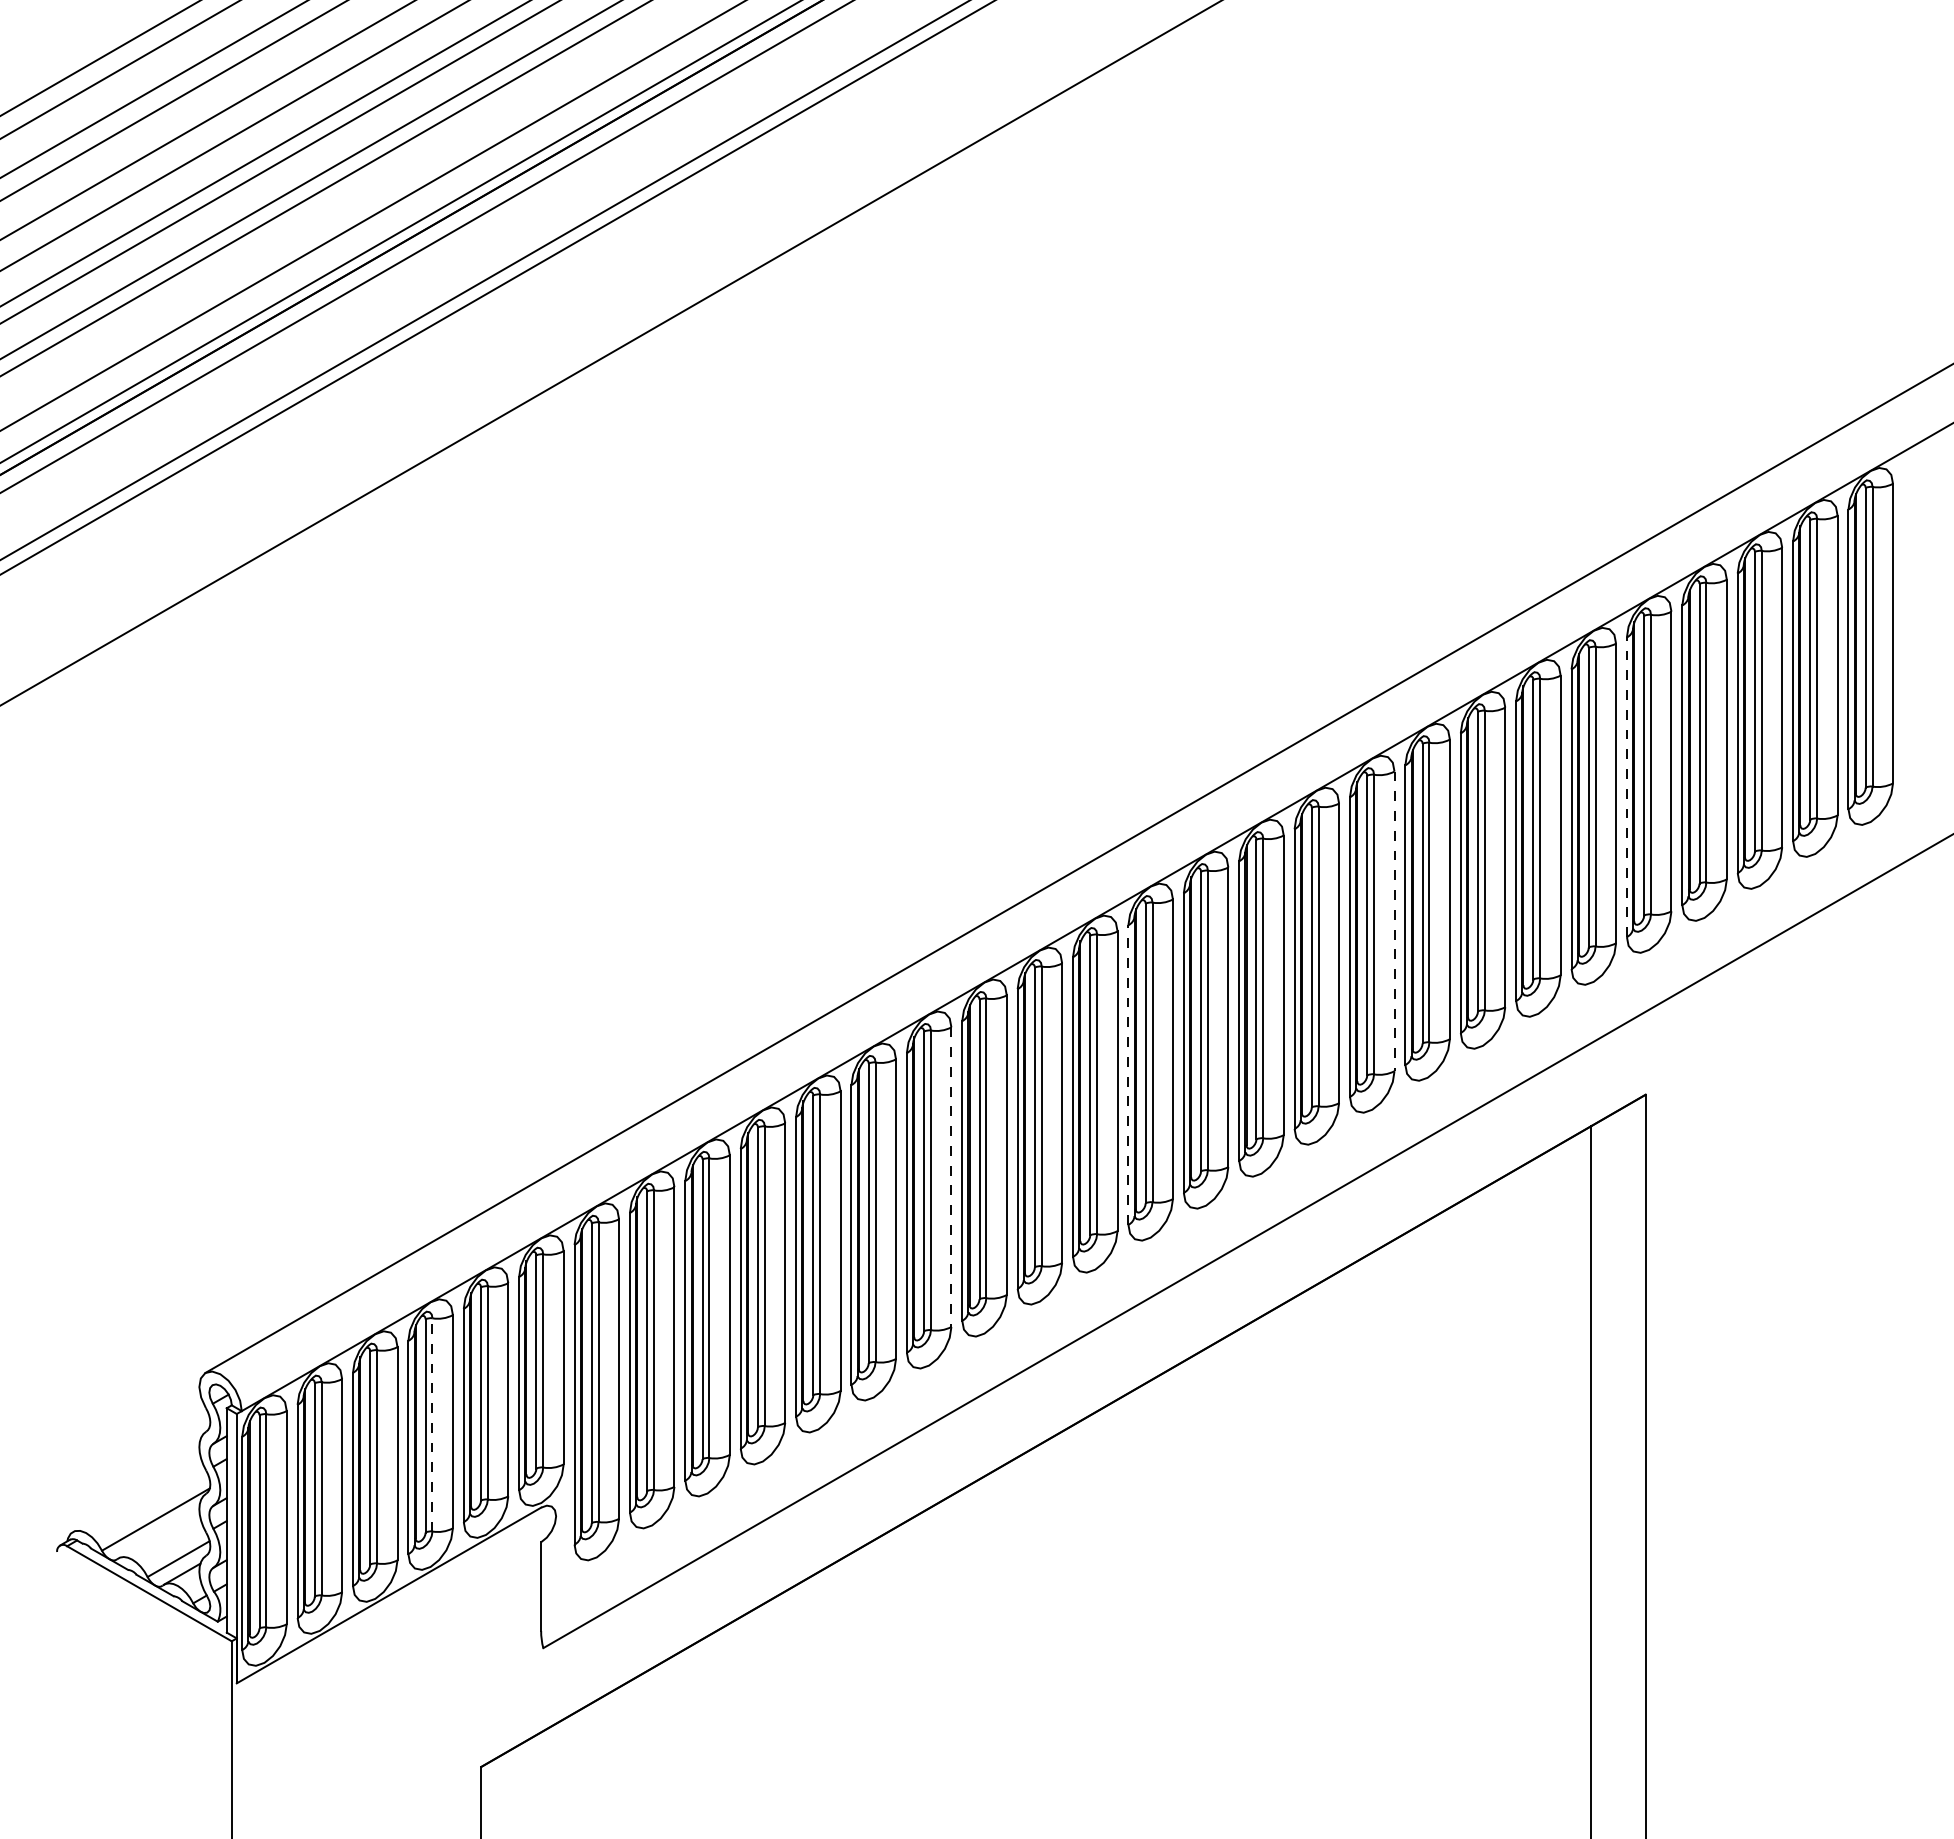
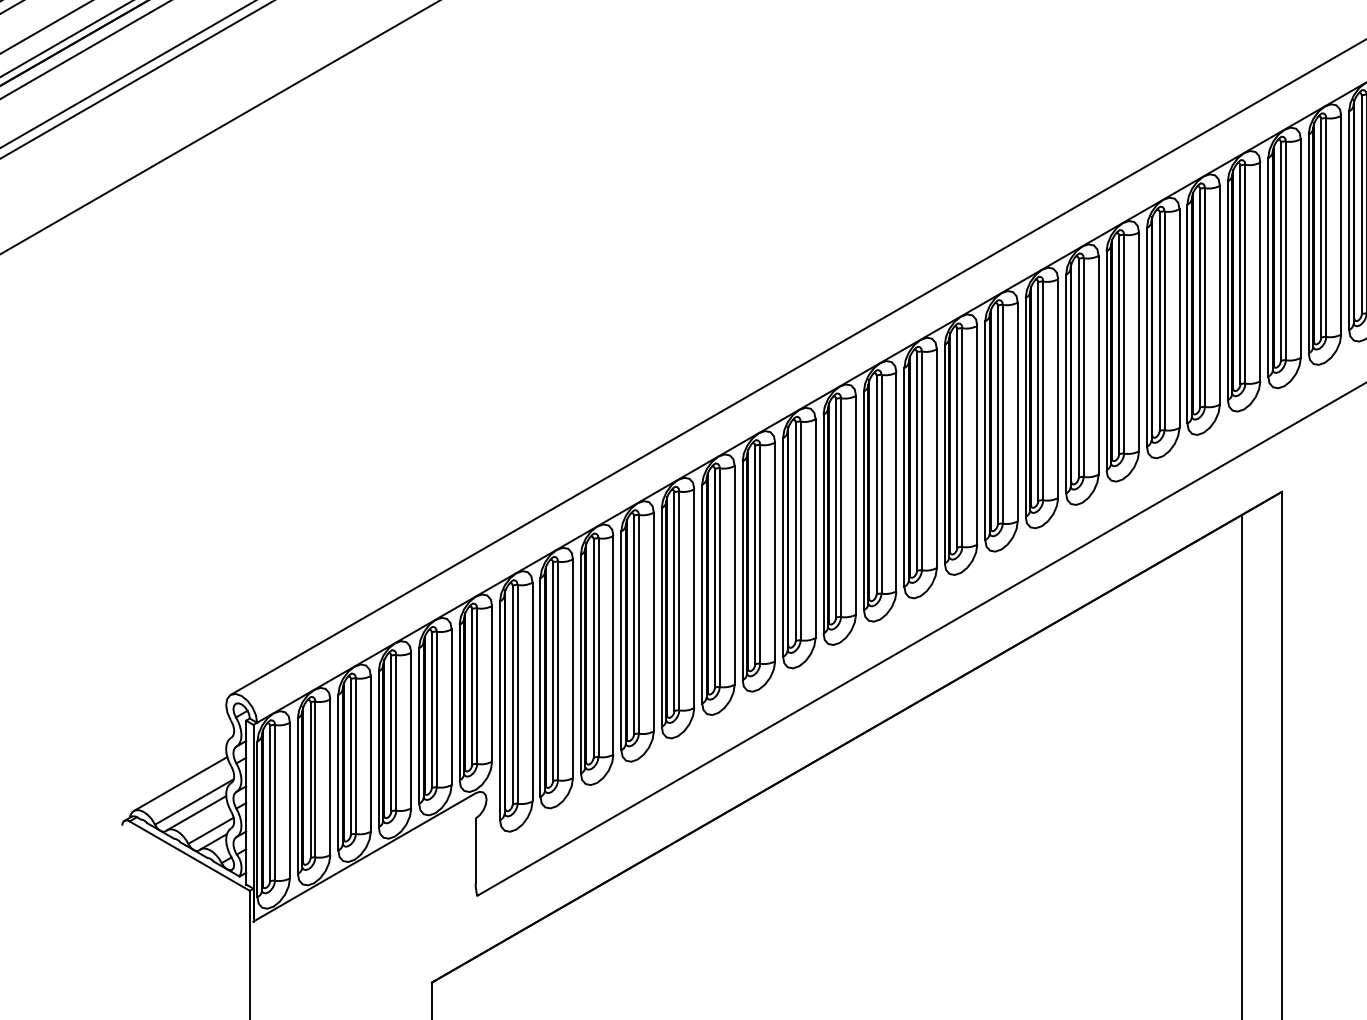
line: (1626, 787) -> (1267, 267), dashed -> solid
line: (1394, 921) -> (1098, 365), dashed -> solid
line: (1128, 1075) -> (904, 477), dashed -> solid
line: (951, 1177) -> (775, 552), dashed -> solid
line: (432, 1424) -> (396, 732), dashed -> solid
line: (136, 1494) -> (180, 783), added
line: (158, 1534) -> (196, 812), added

